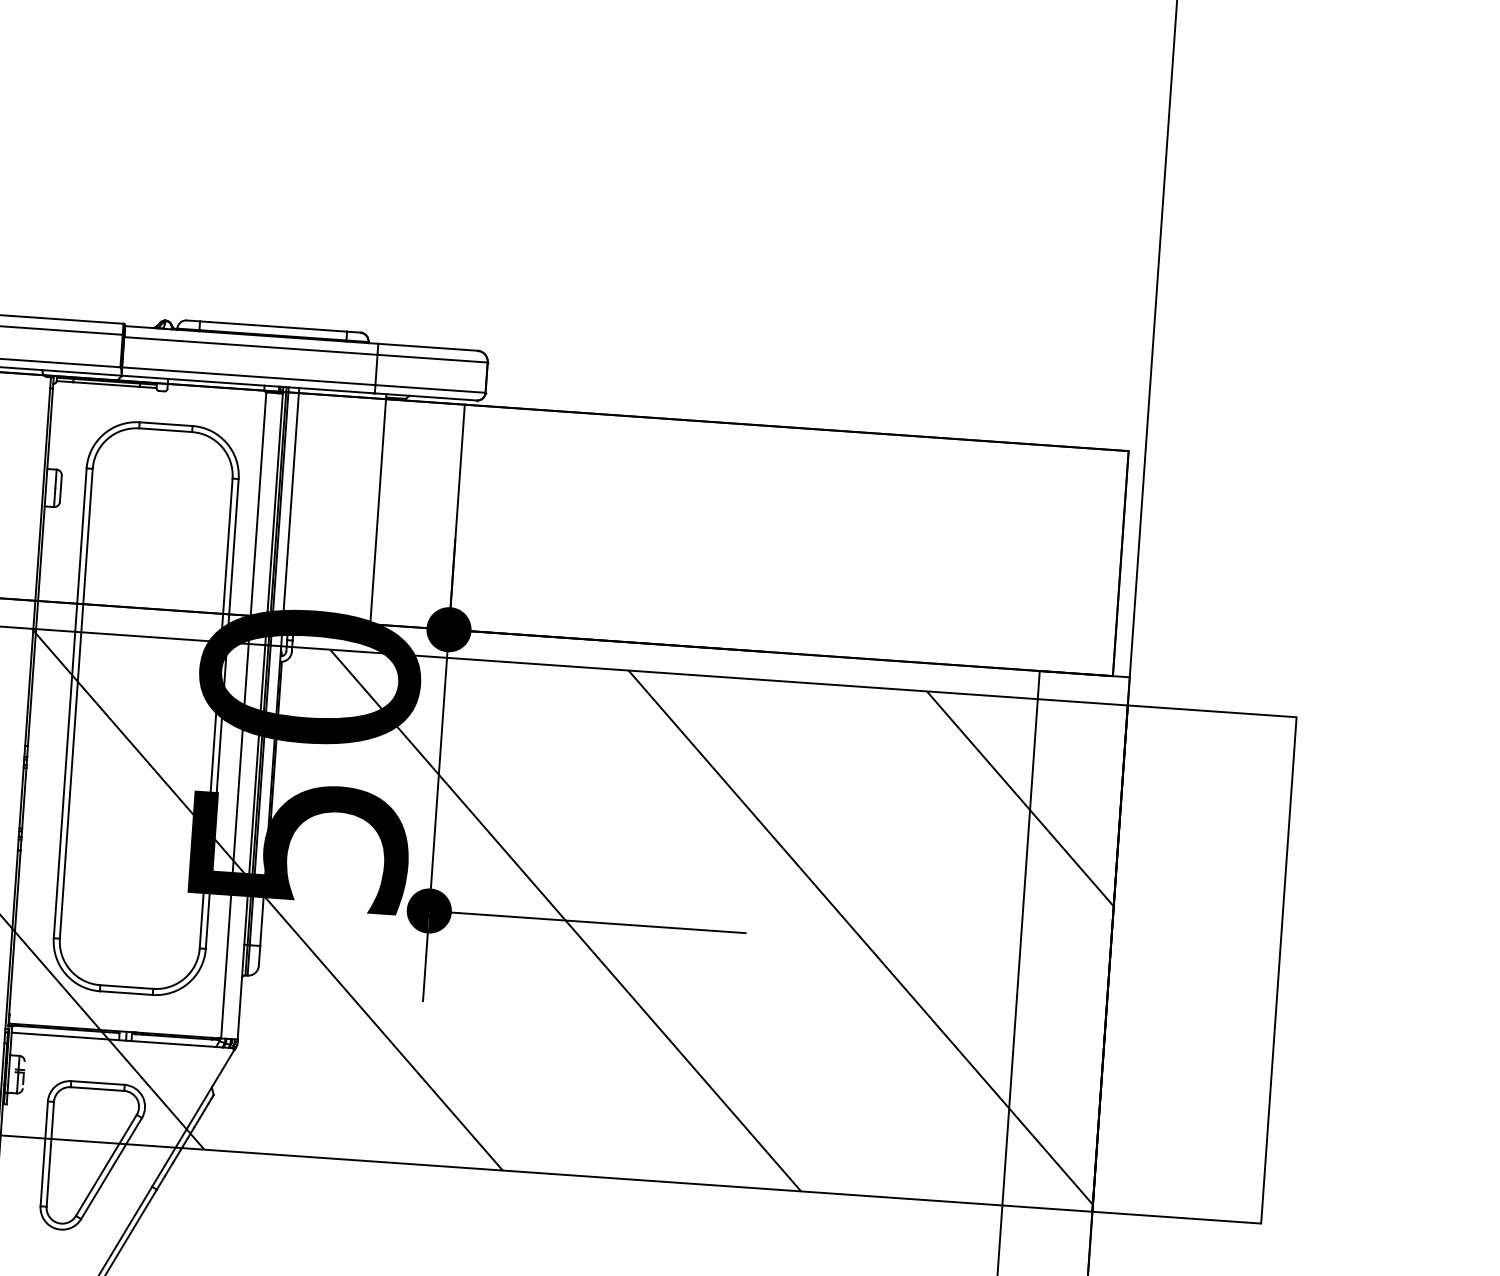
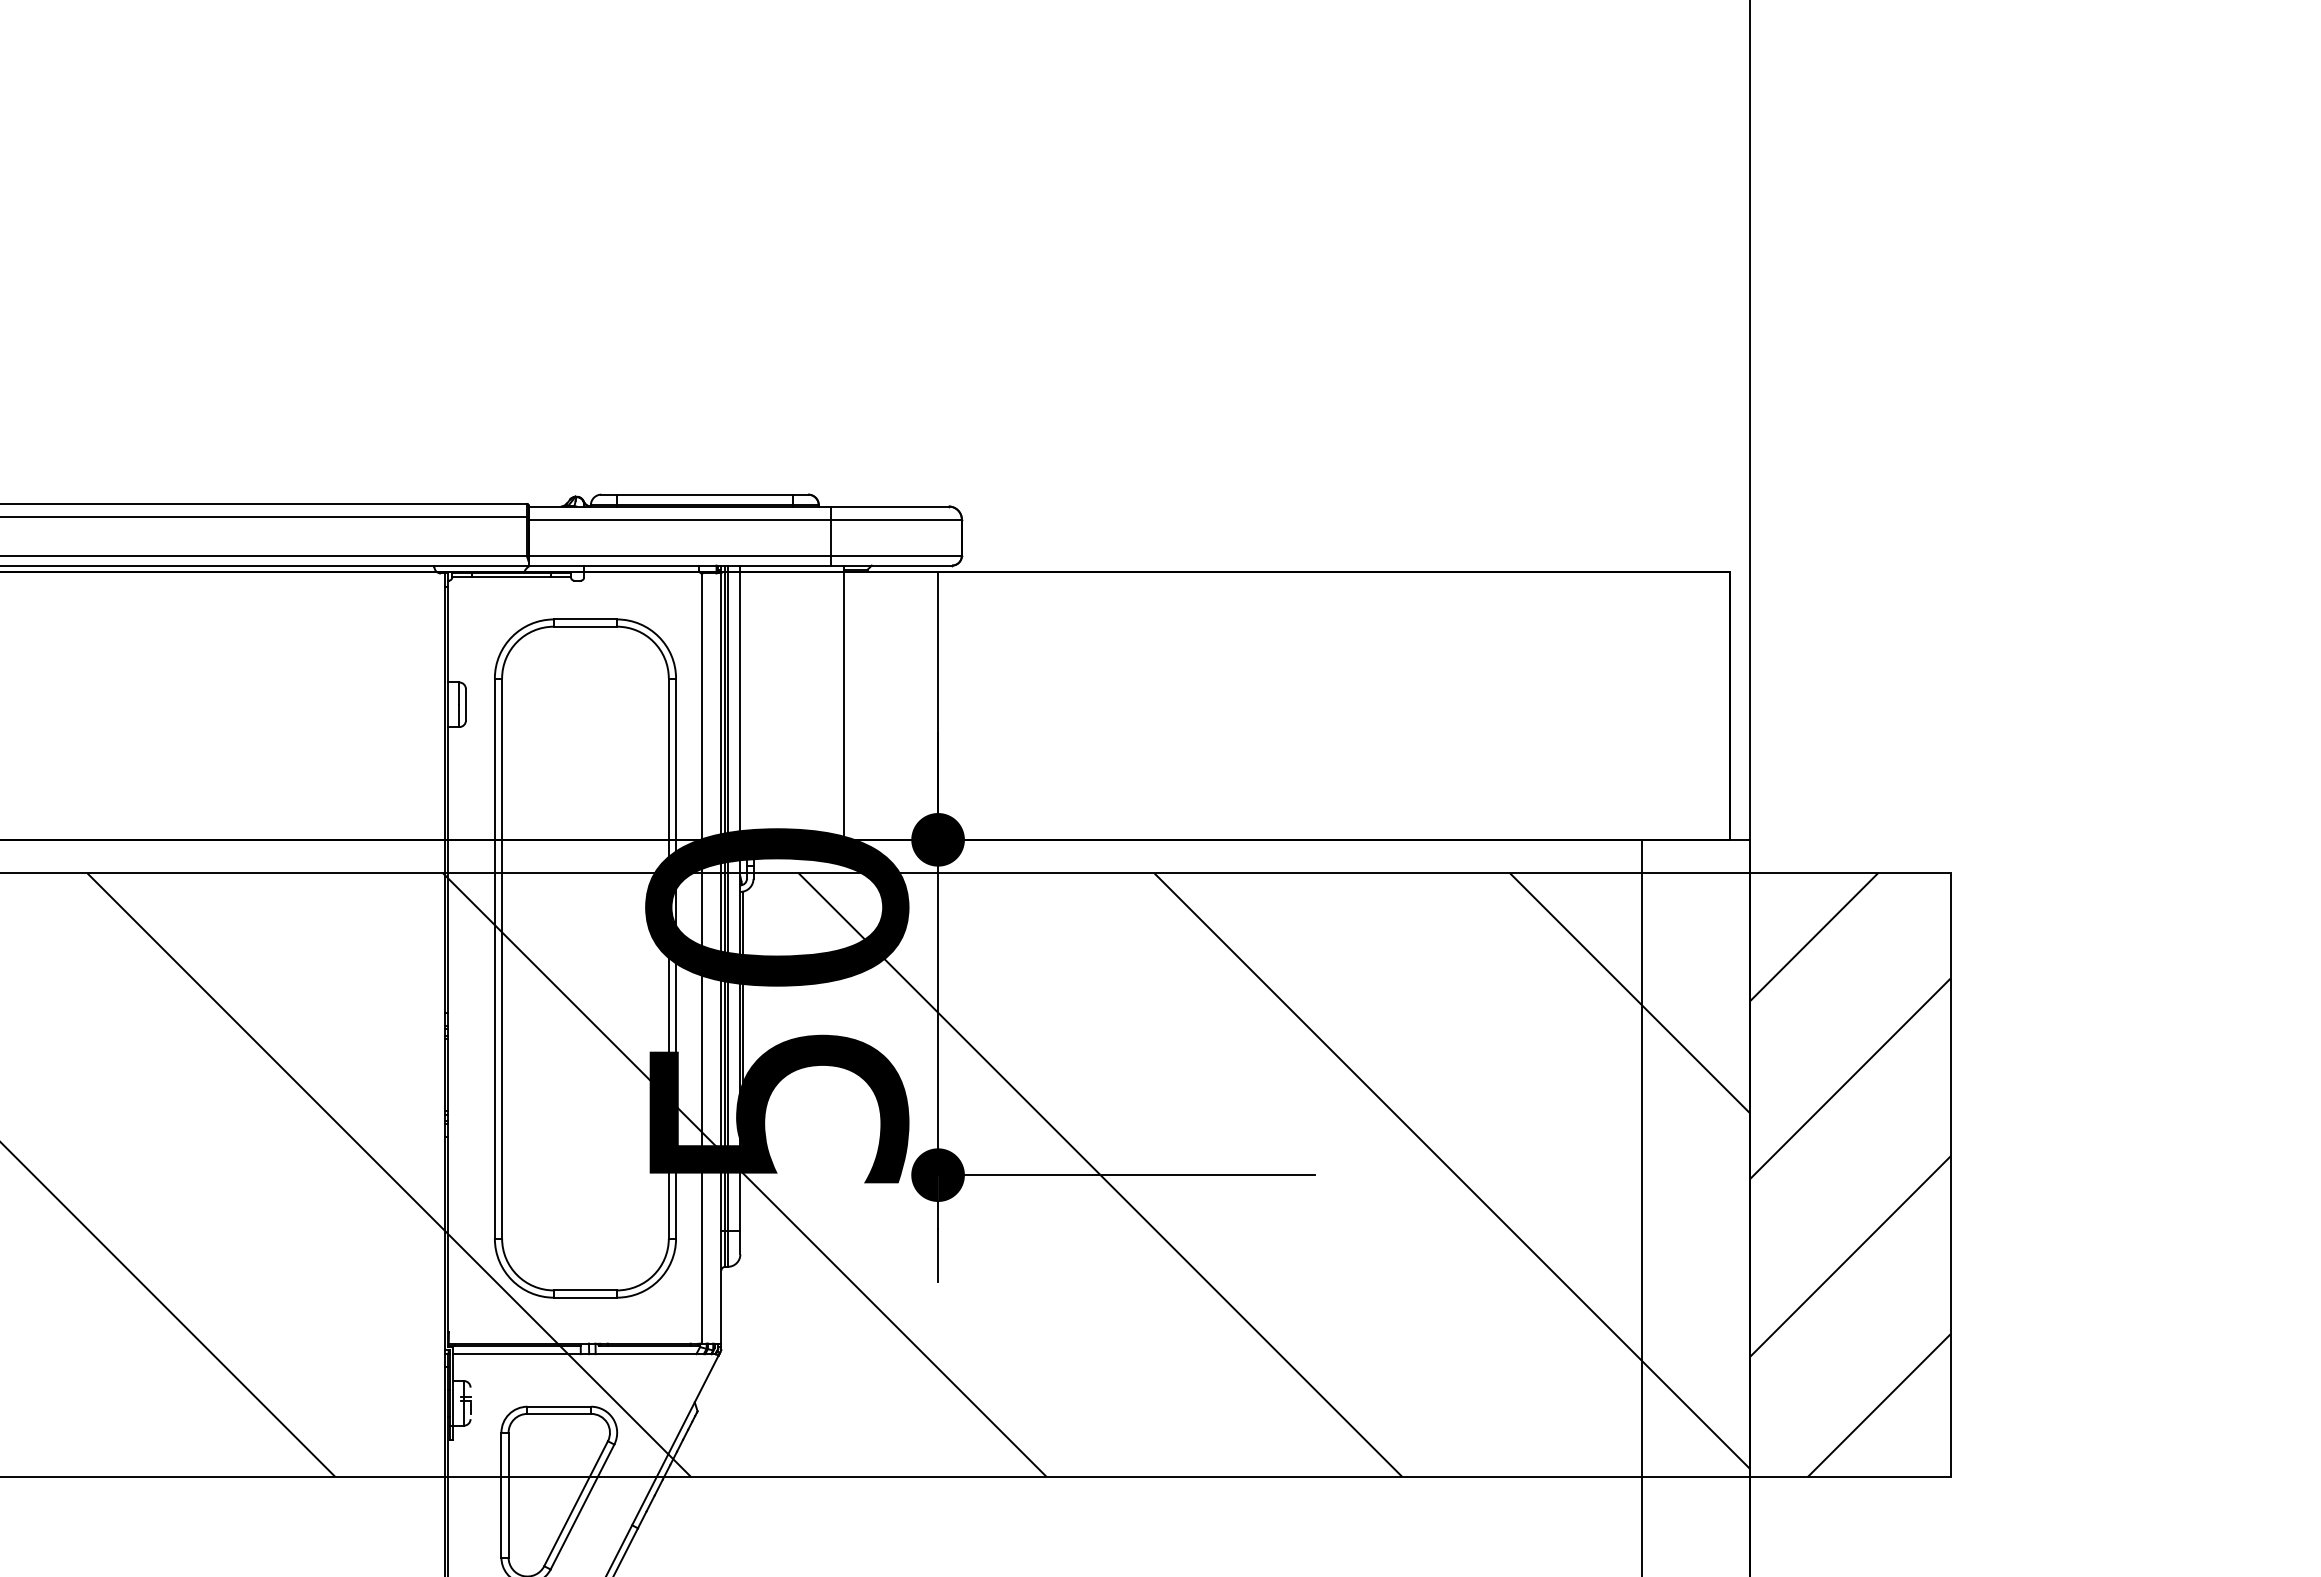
hatch: (1193, 963) -> (1849, 1174), added

